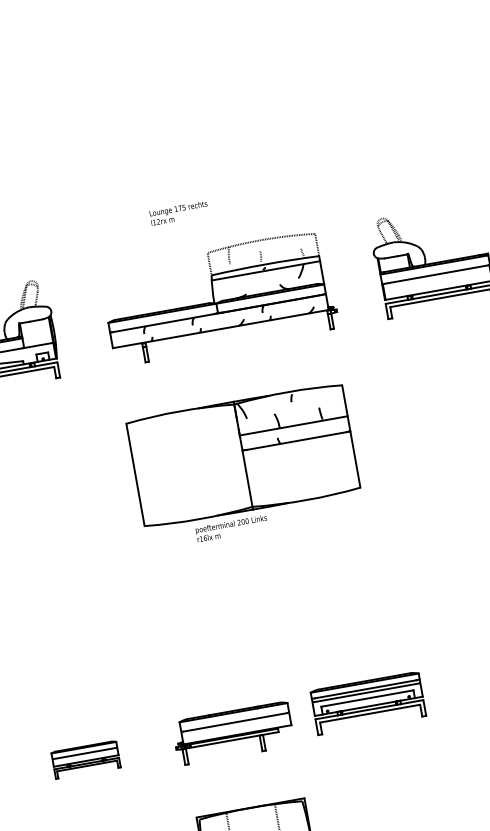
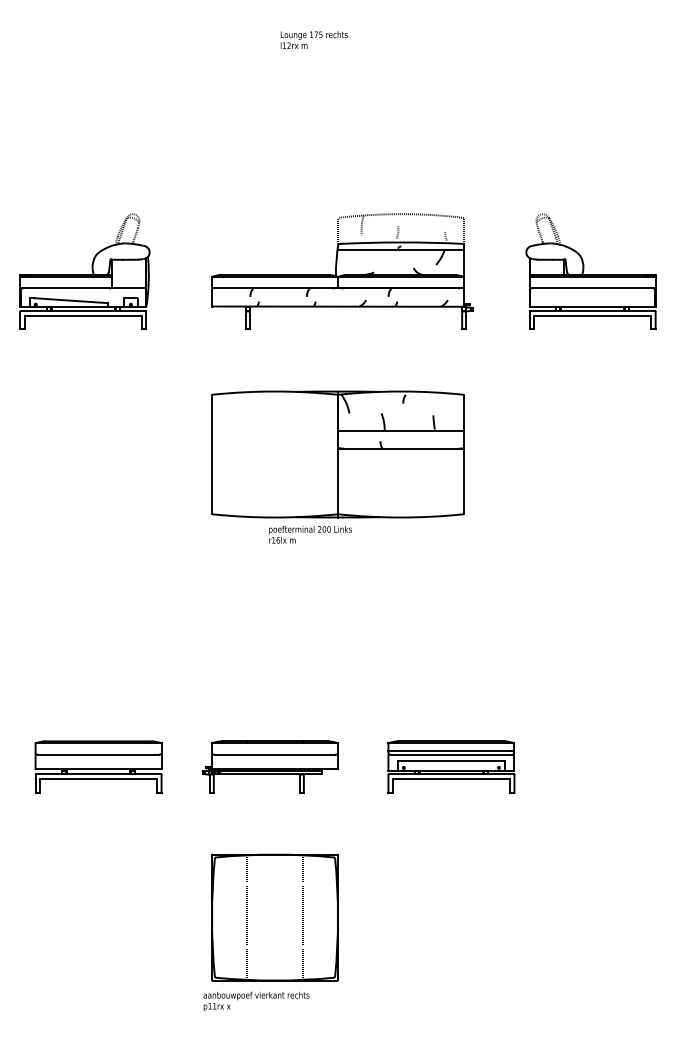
text: (178, 212) -> (313, 39), moved
part: (368, 702) -> (451, 766), moved
part: (85, 759) -> (98, 766), size x1.67

